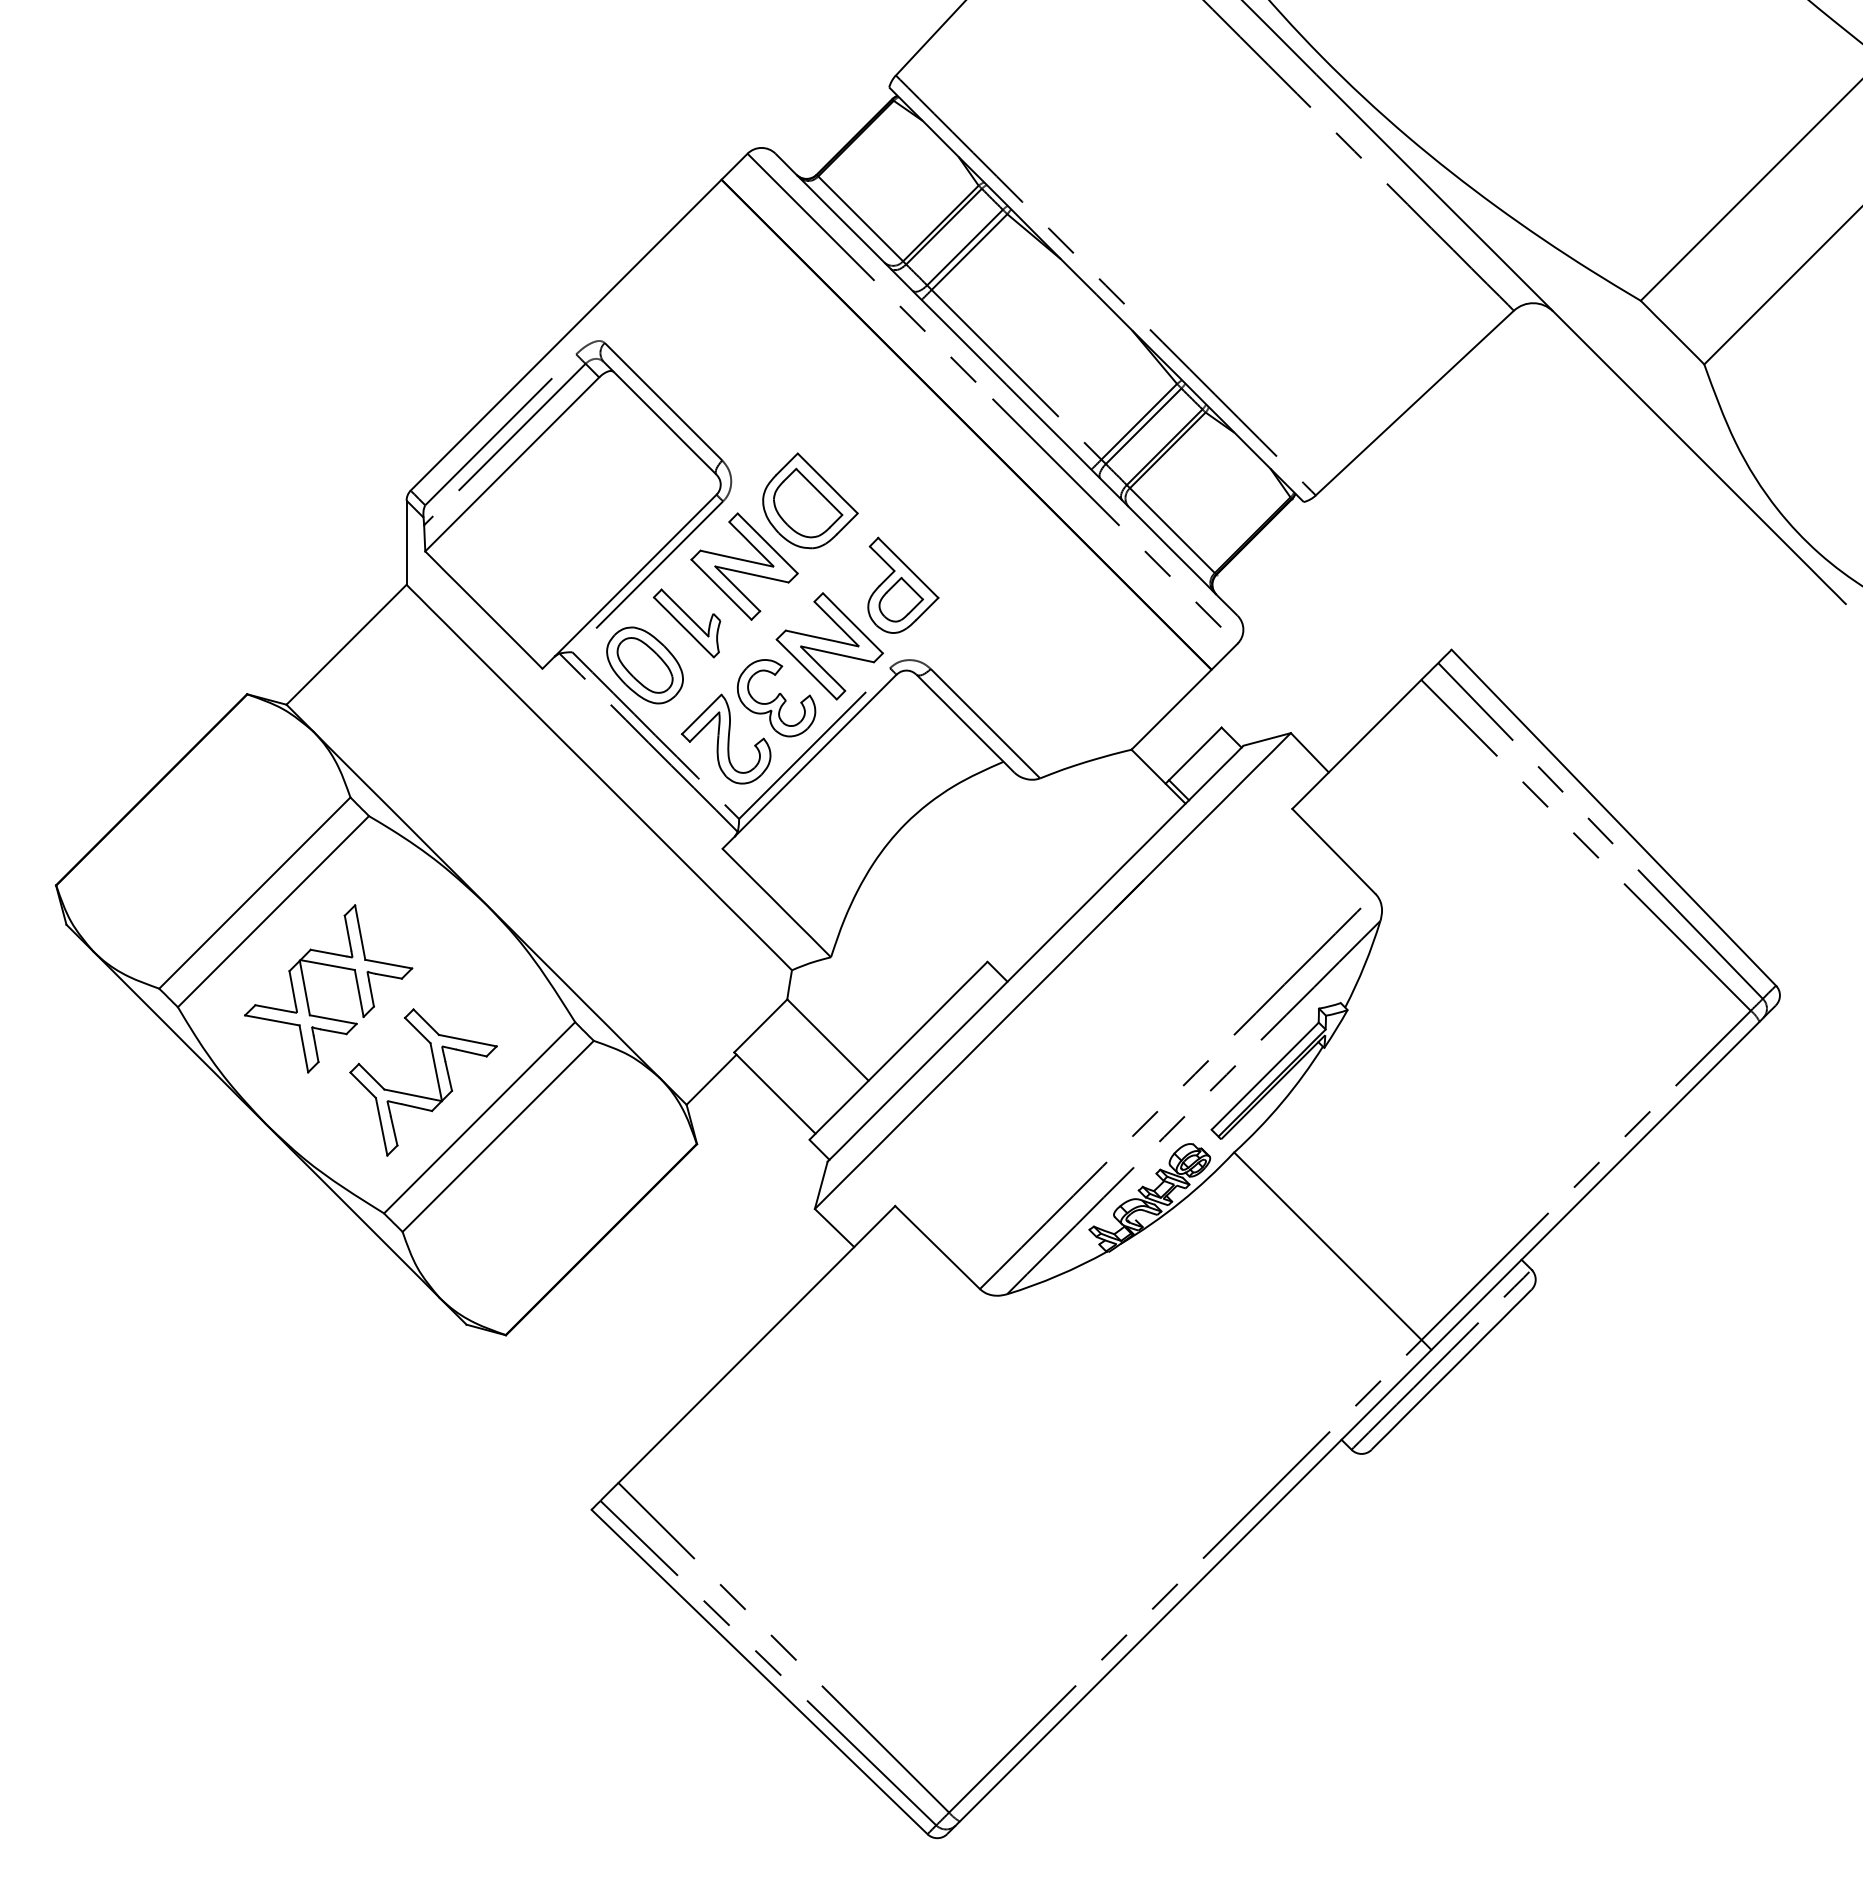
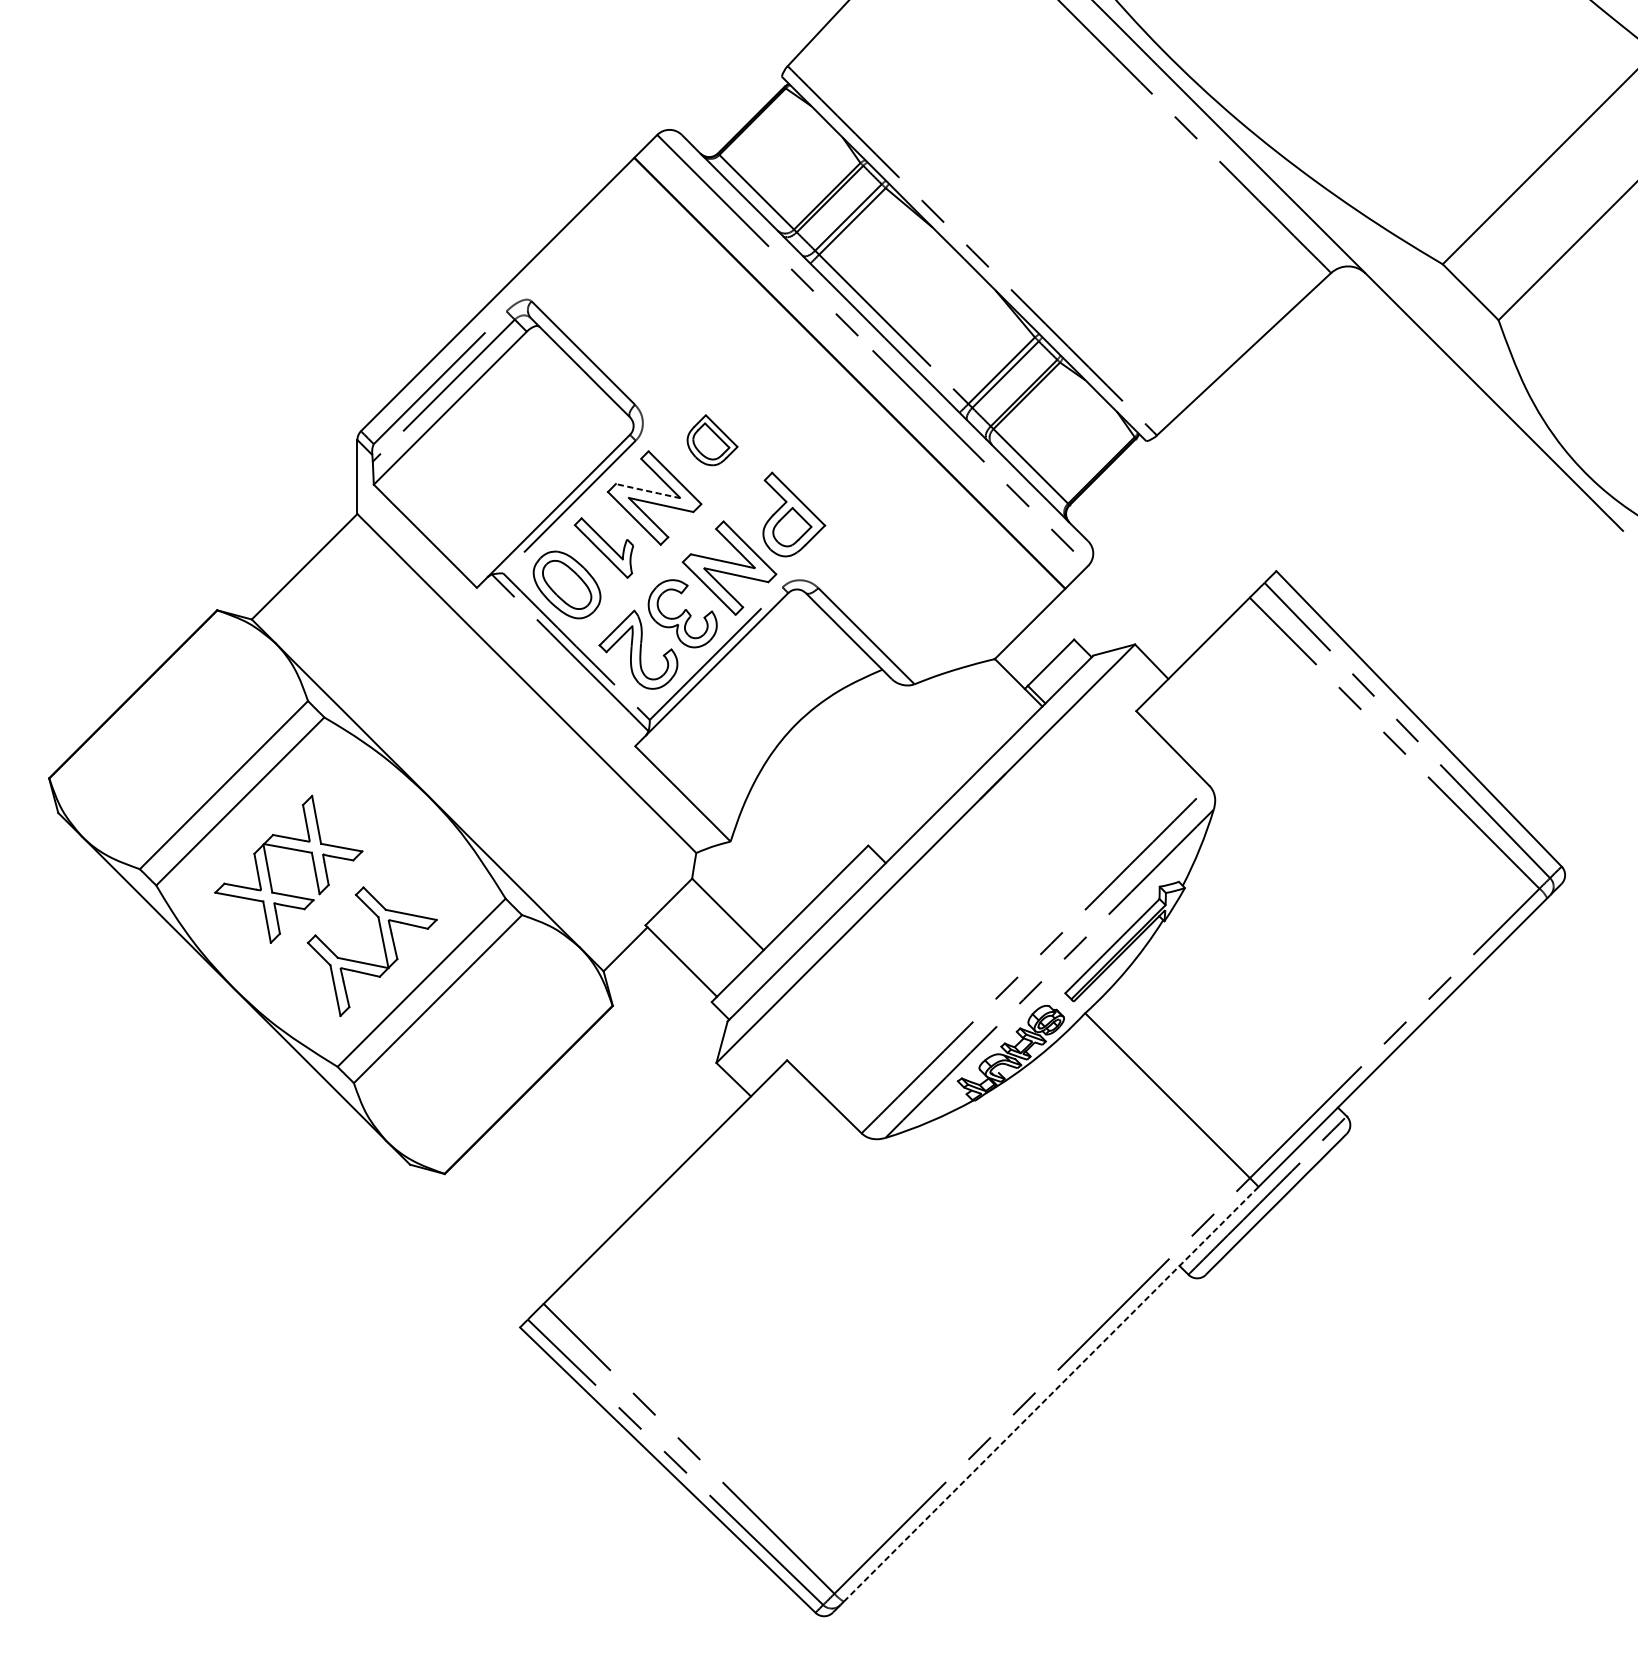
part: (810, 500) -> (712, 439), size x0.6
line: (736, 558) -> (647, 490), solid -> dashed
line: (1195, 1585) -> (1051, 1394), solid -> dashed

